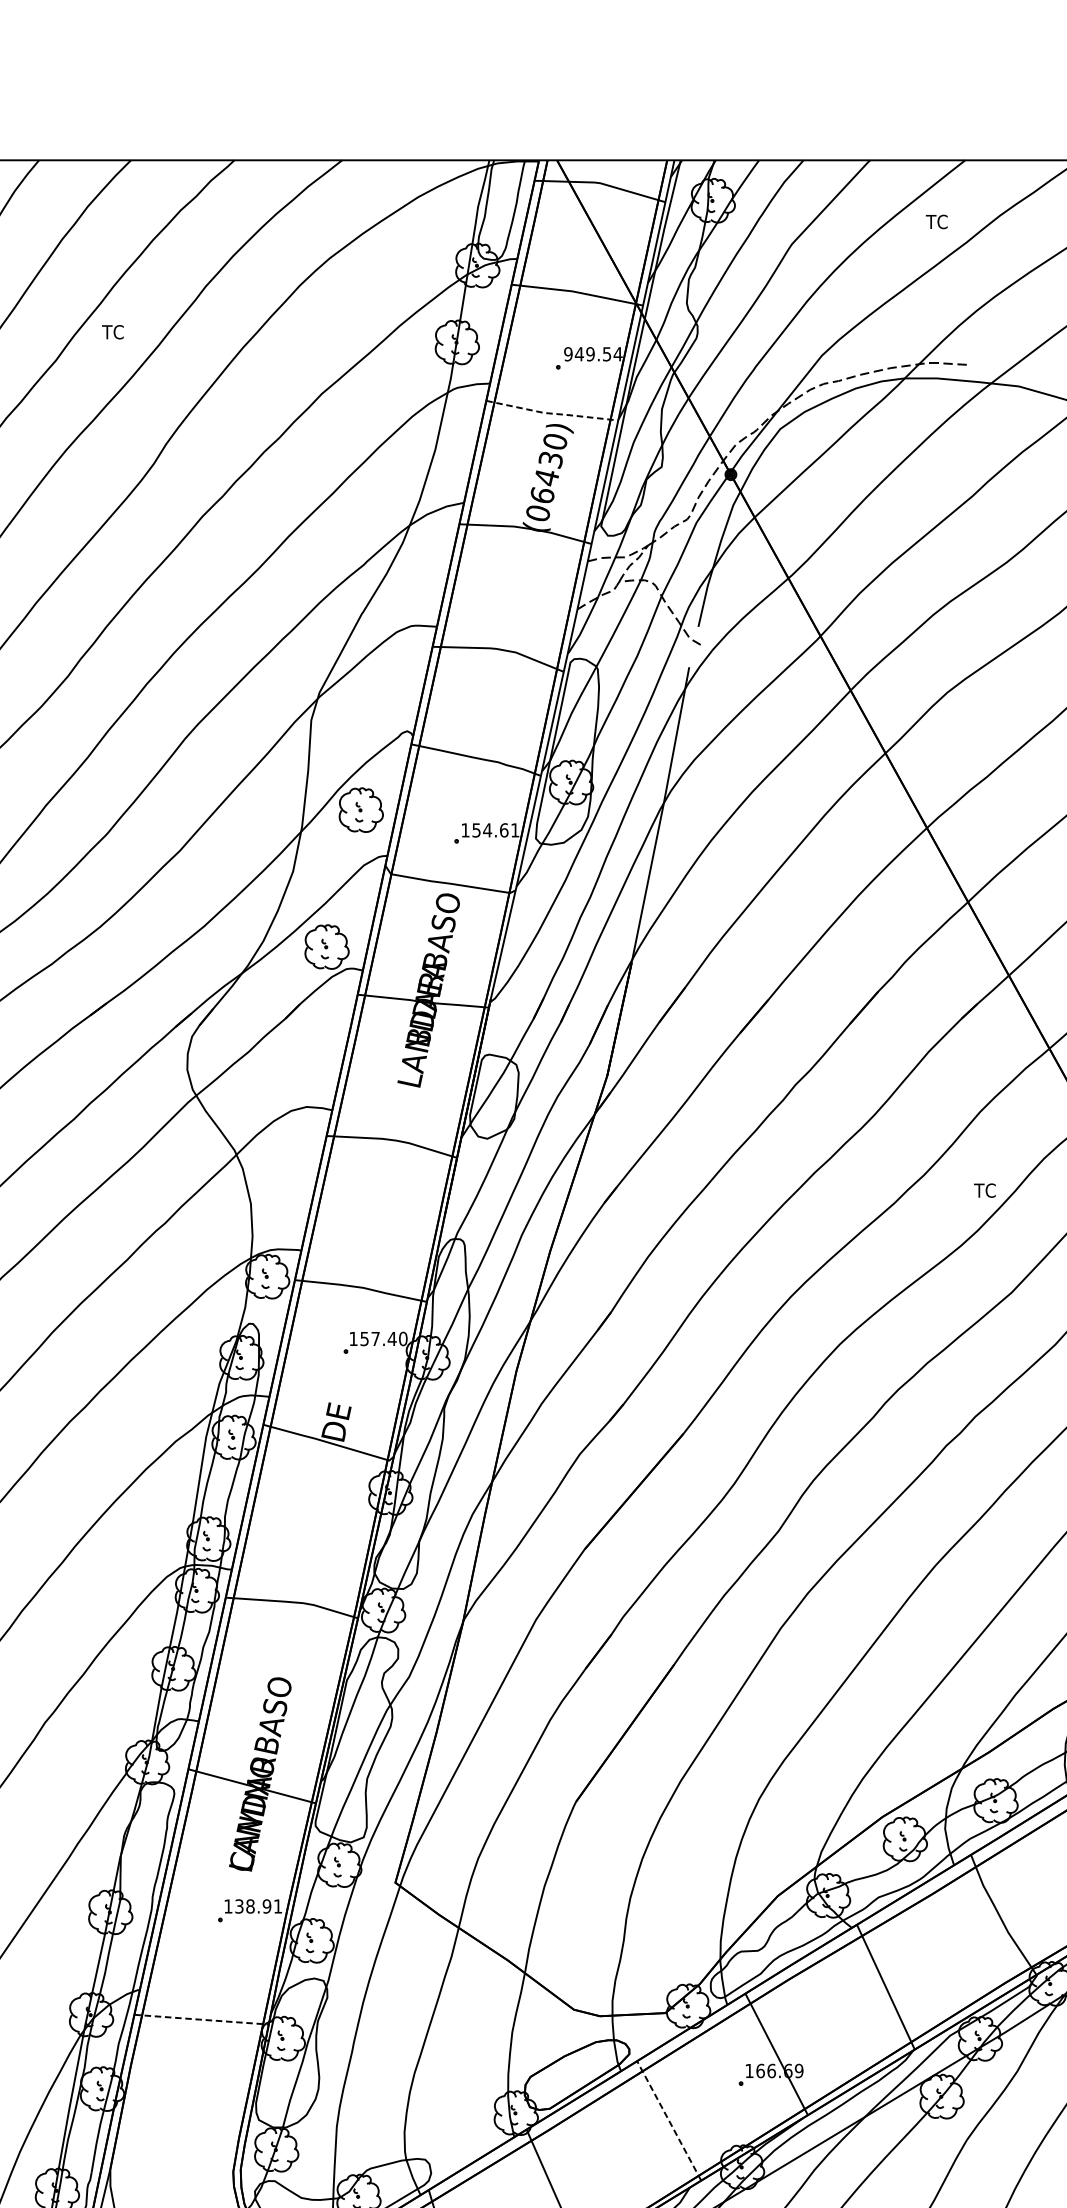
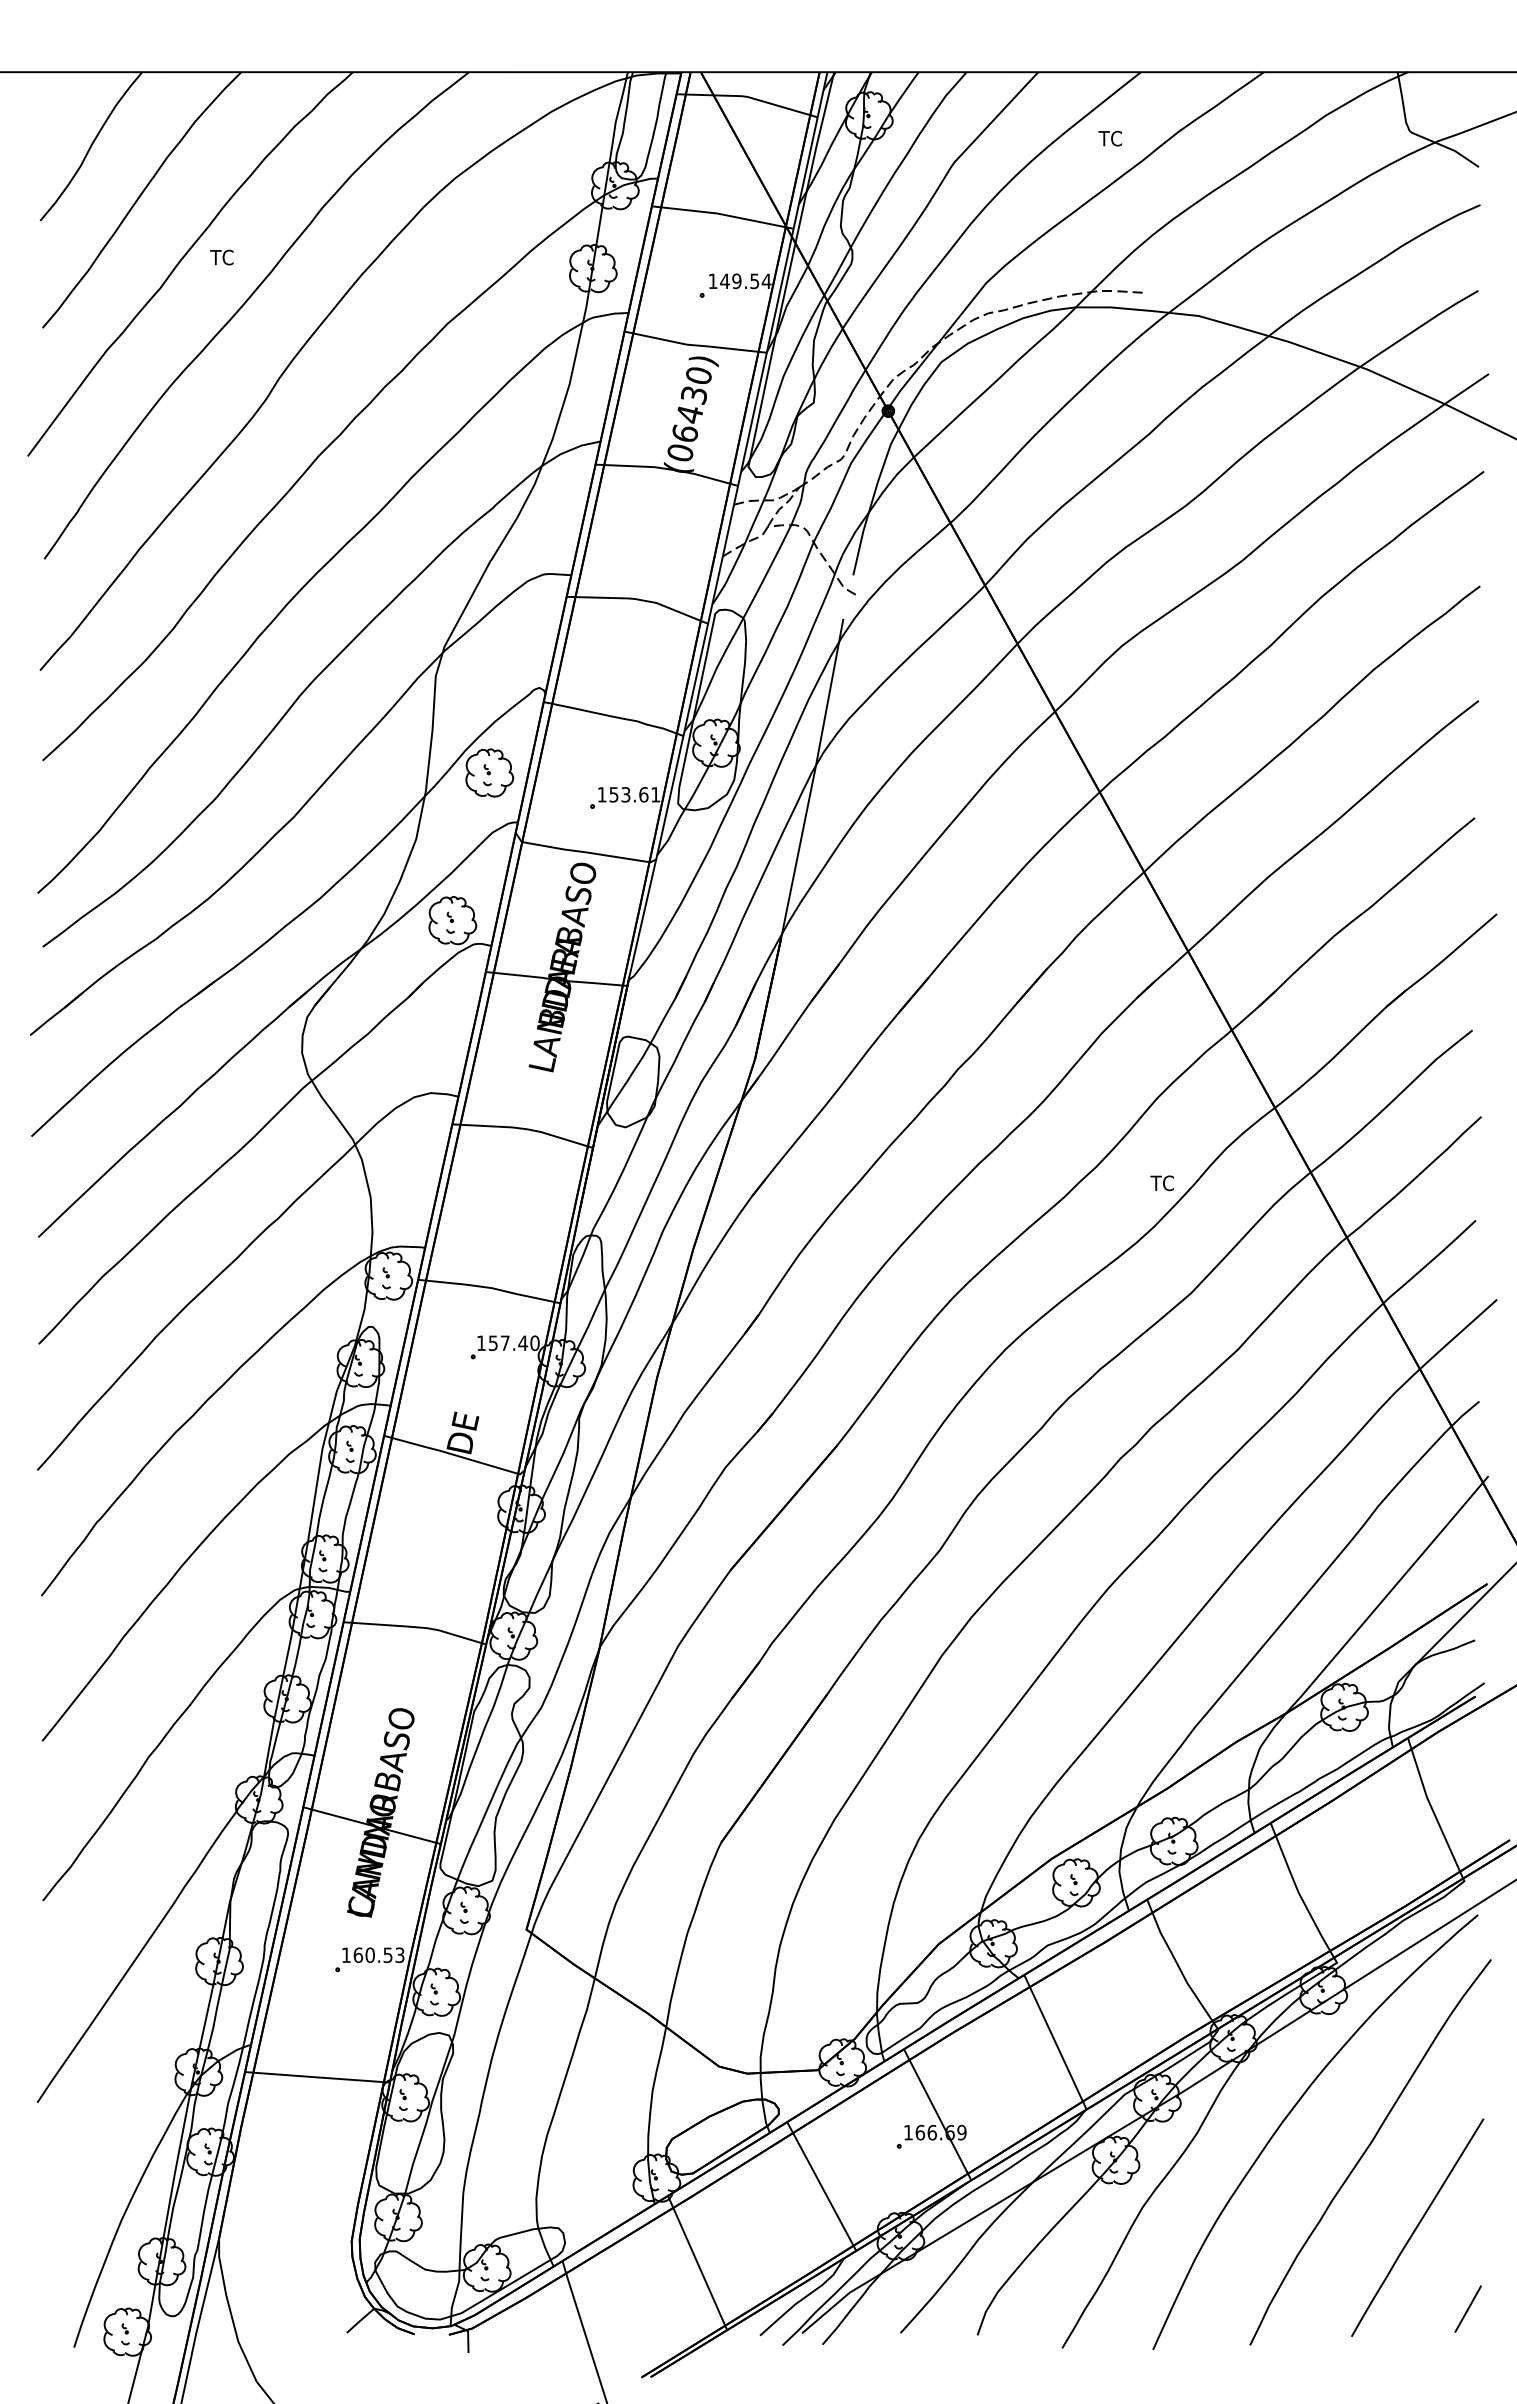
text: (567, 354) -> (712, 281), 949.54 -> 149.54
line: (552, 413) -> (695, 345), dashed -> solid
text: (487, 830) -> (625, 794), 154.61 -> 153.61
text: (258, 1906) -> (378, 1955), 138.91 -> 160.53
line: (201, 2019) -> (317, 2077), dashed -> solid
line: (668, 2120) -> (821, 2186), dashed -> solid

